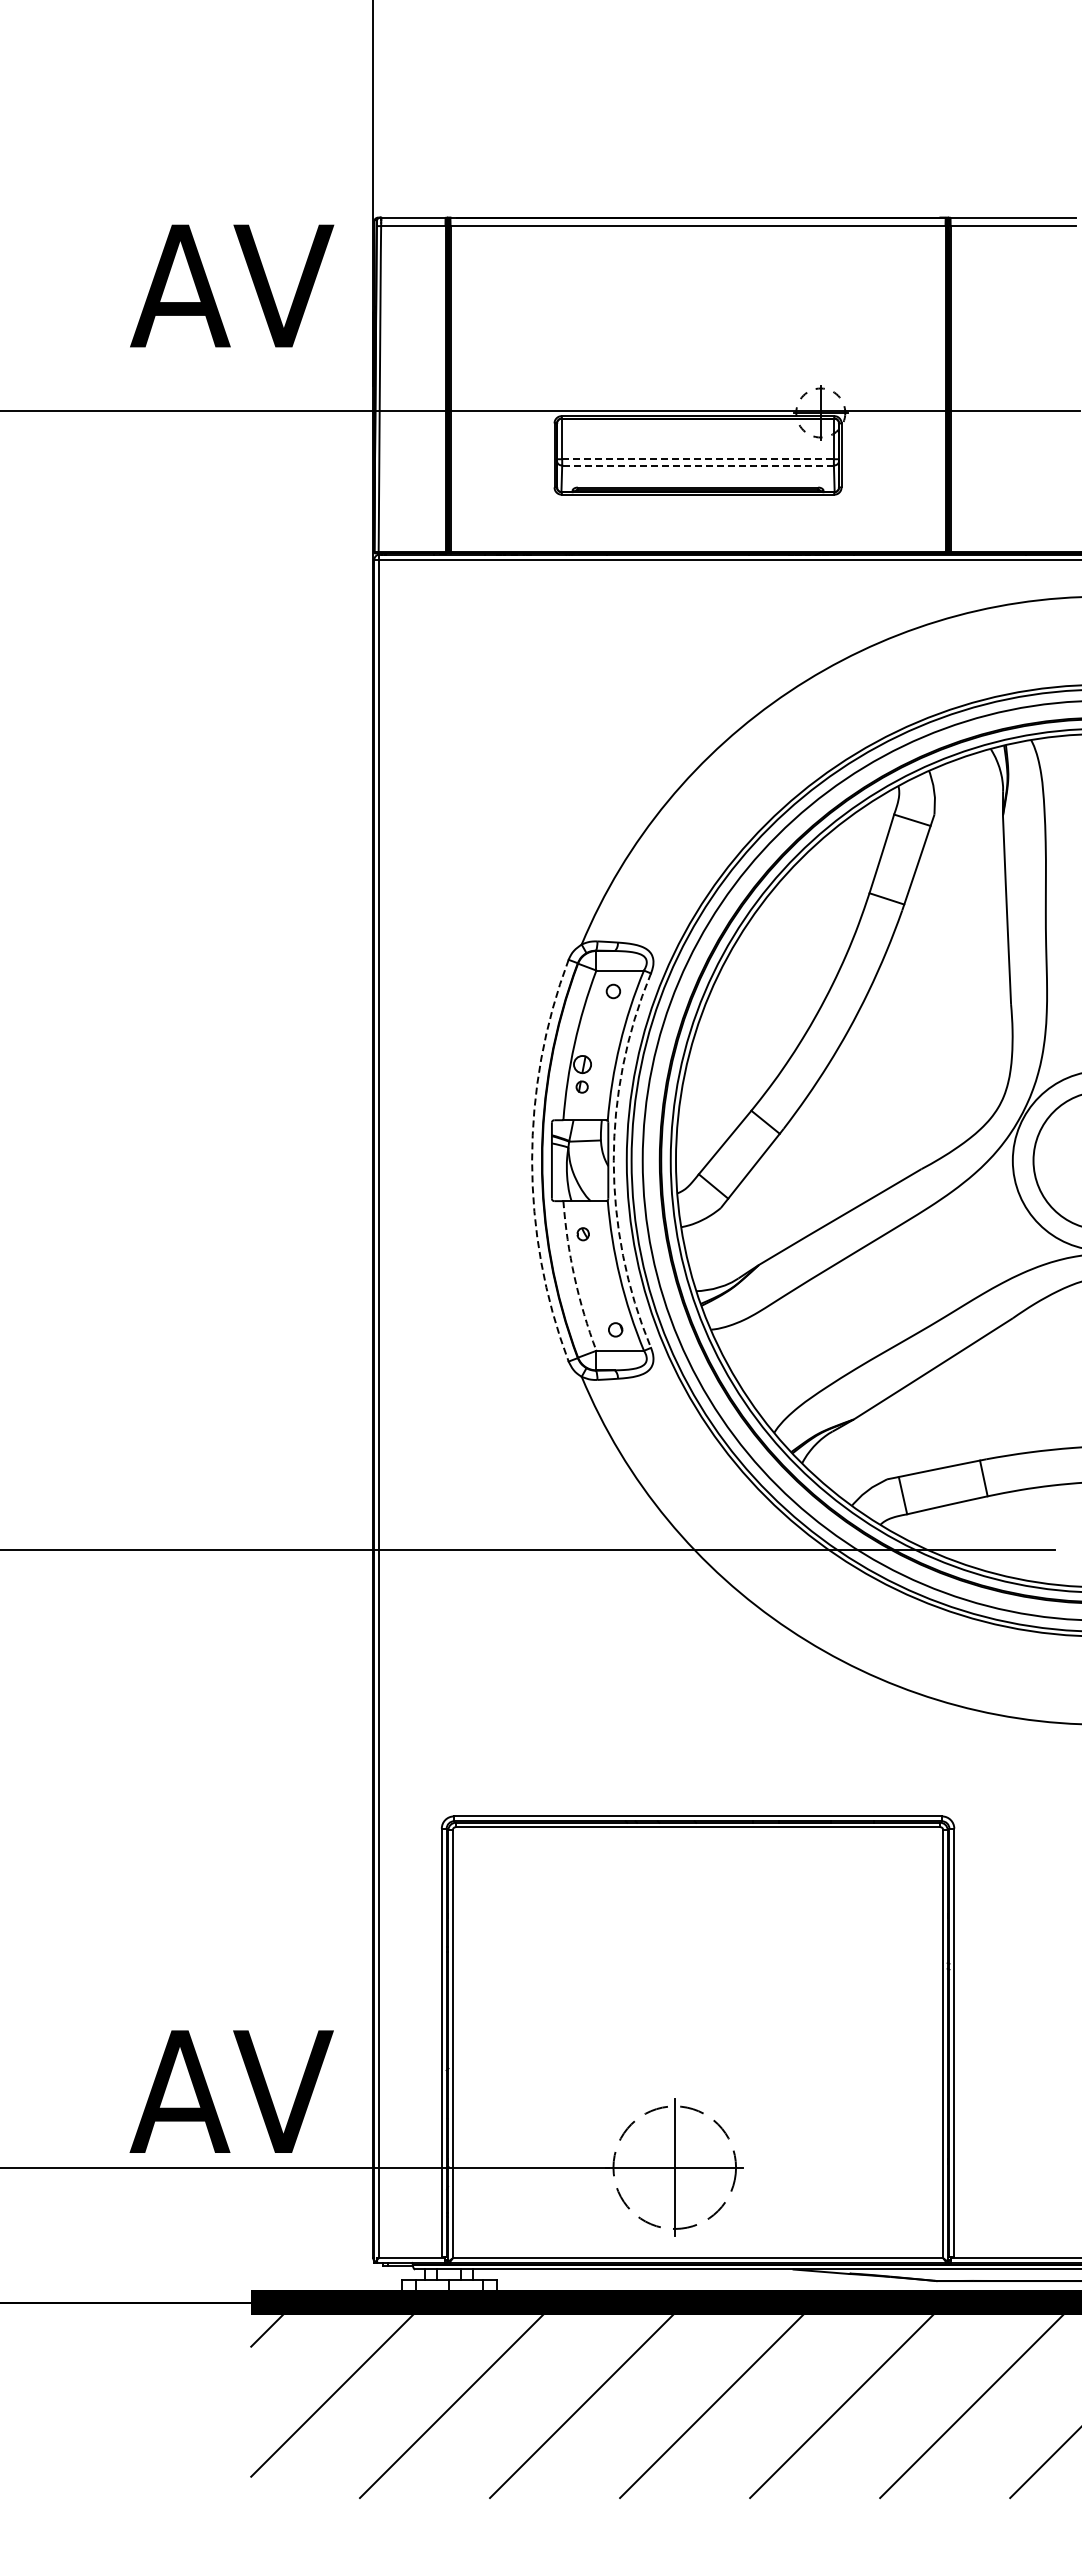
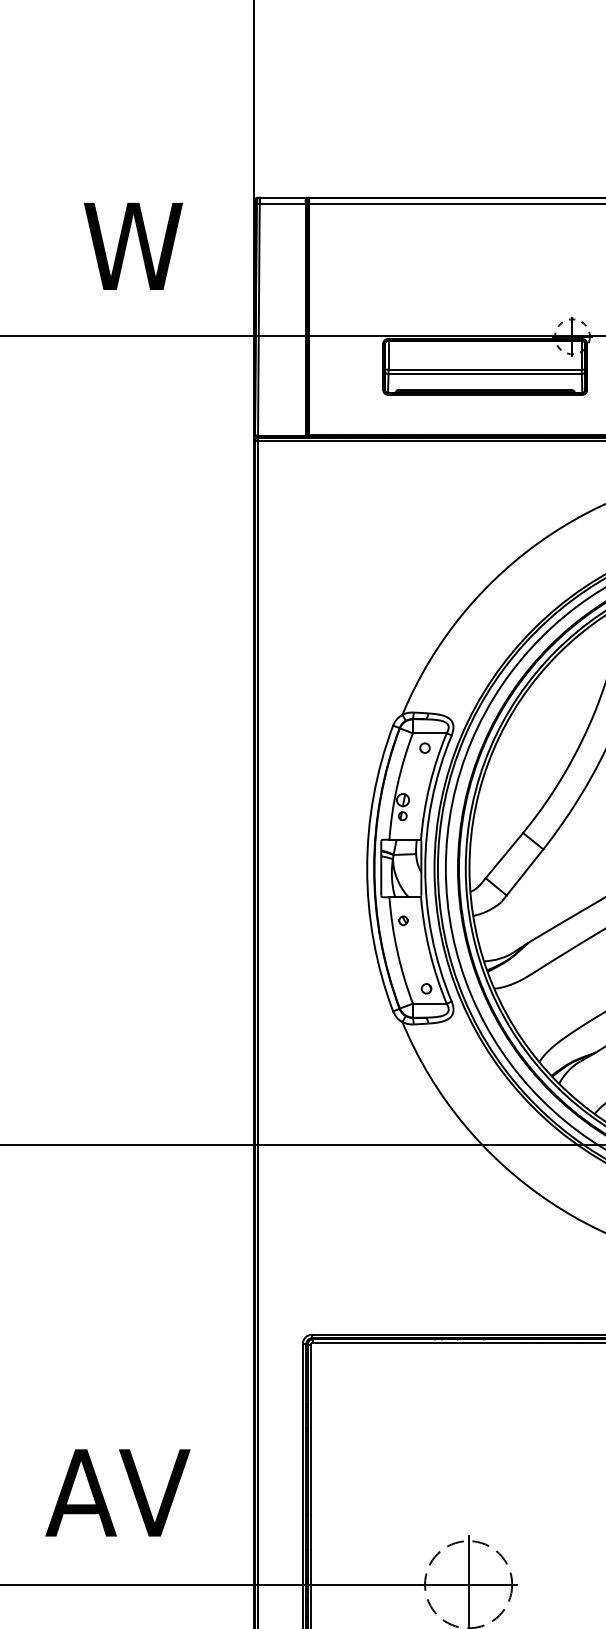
text: (232, 285) -> (154, 246), AV -> W
line: (698, 459) -> (485, 369), dashed -> solid
line: (698, 465) -> (485, 374), dashed -> solid
arc: (532, 1160) -> (367, 868), dashed -> solid
arc: (613, 1160) -> (425, 868), dashed -> solid
arc: (574, 1277) -> (397, 951), dashed -> solid
text: (231, 2091) -> (117, 1492), moved

